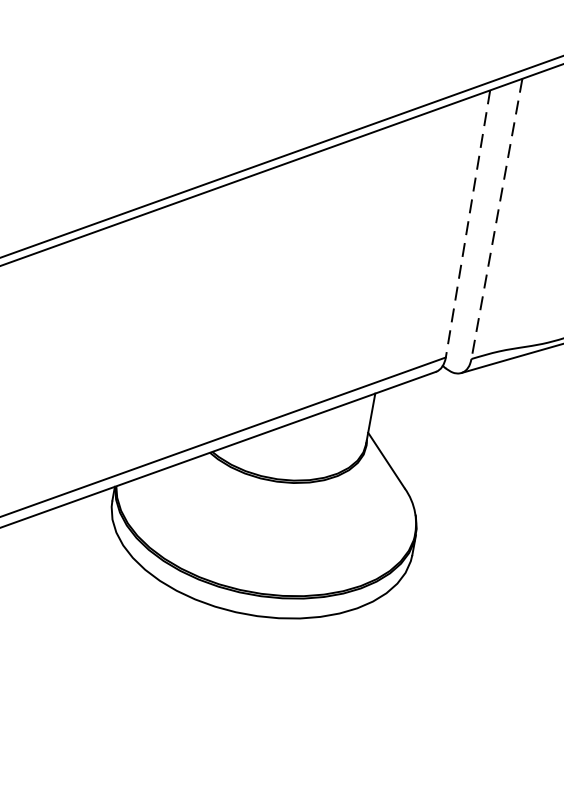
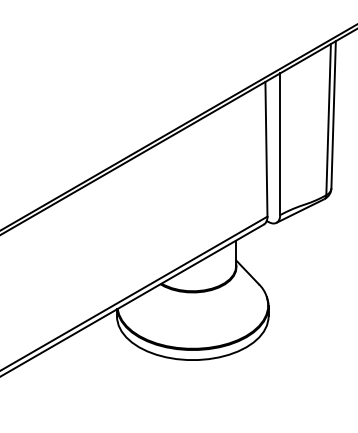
line: (497, 219) -> (280, 144), dashed -> solid
line: (468, 224) -> (266, 149), dashed -> solid

